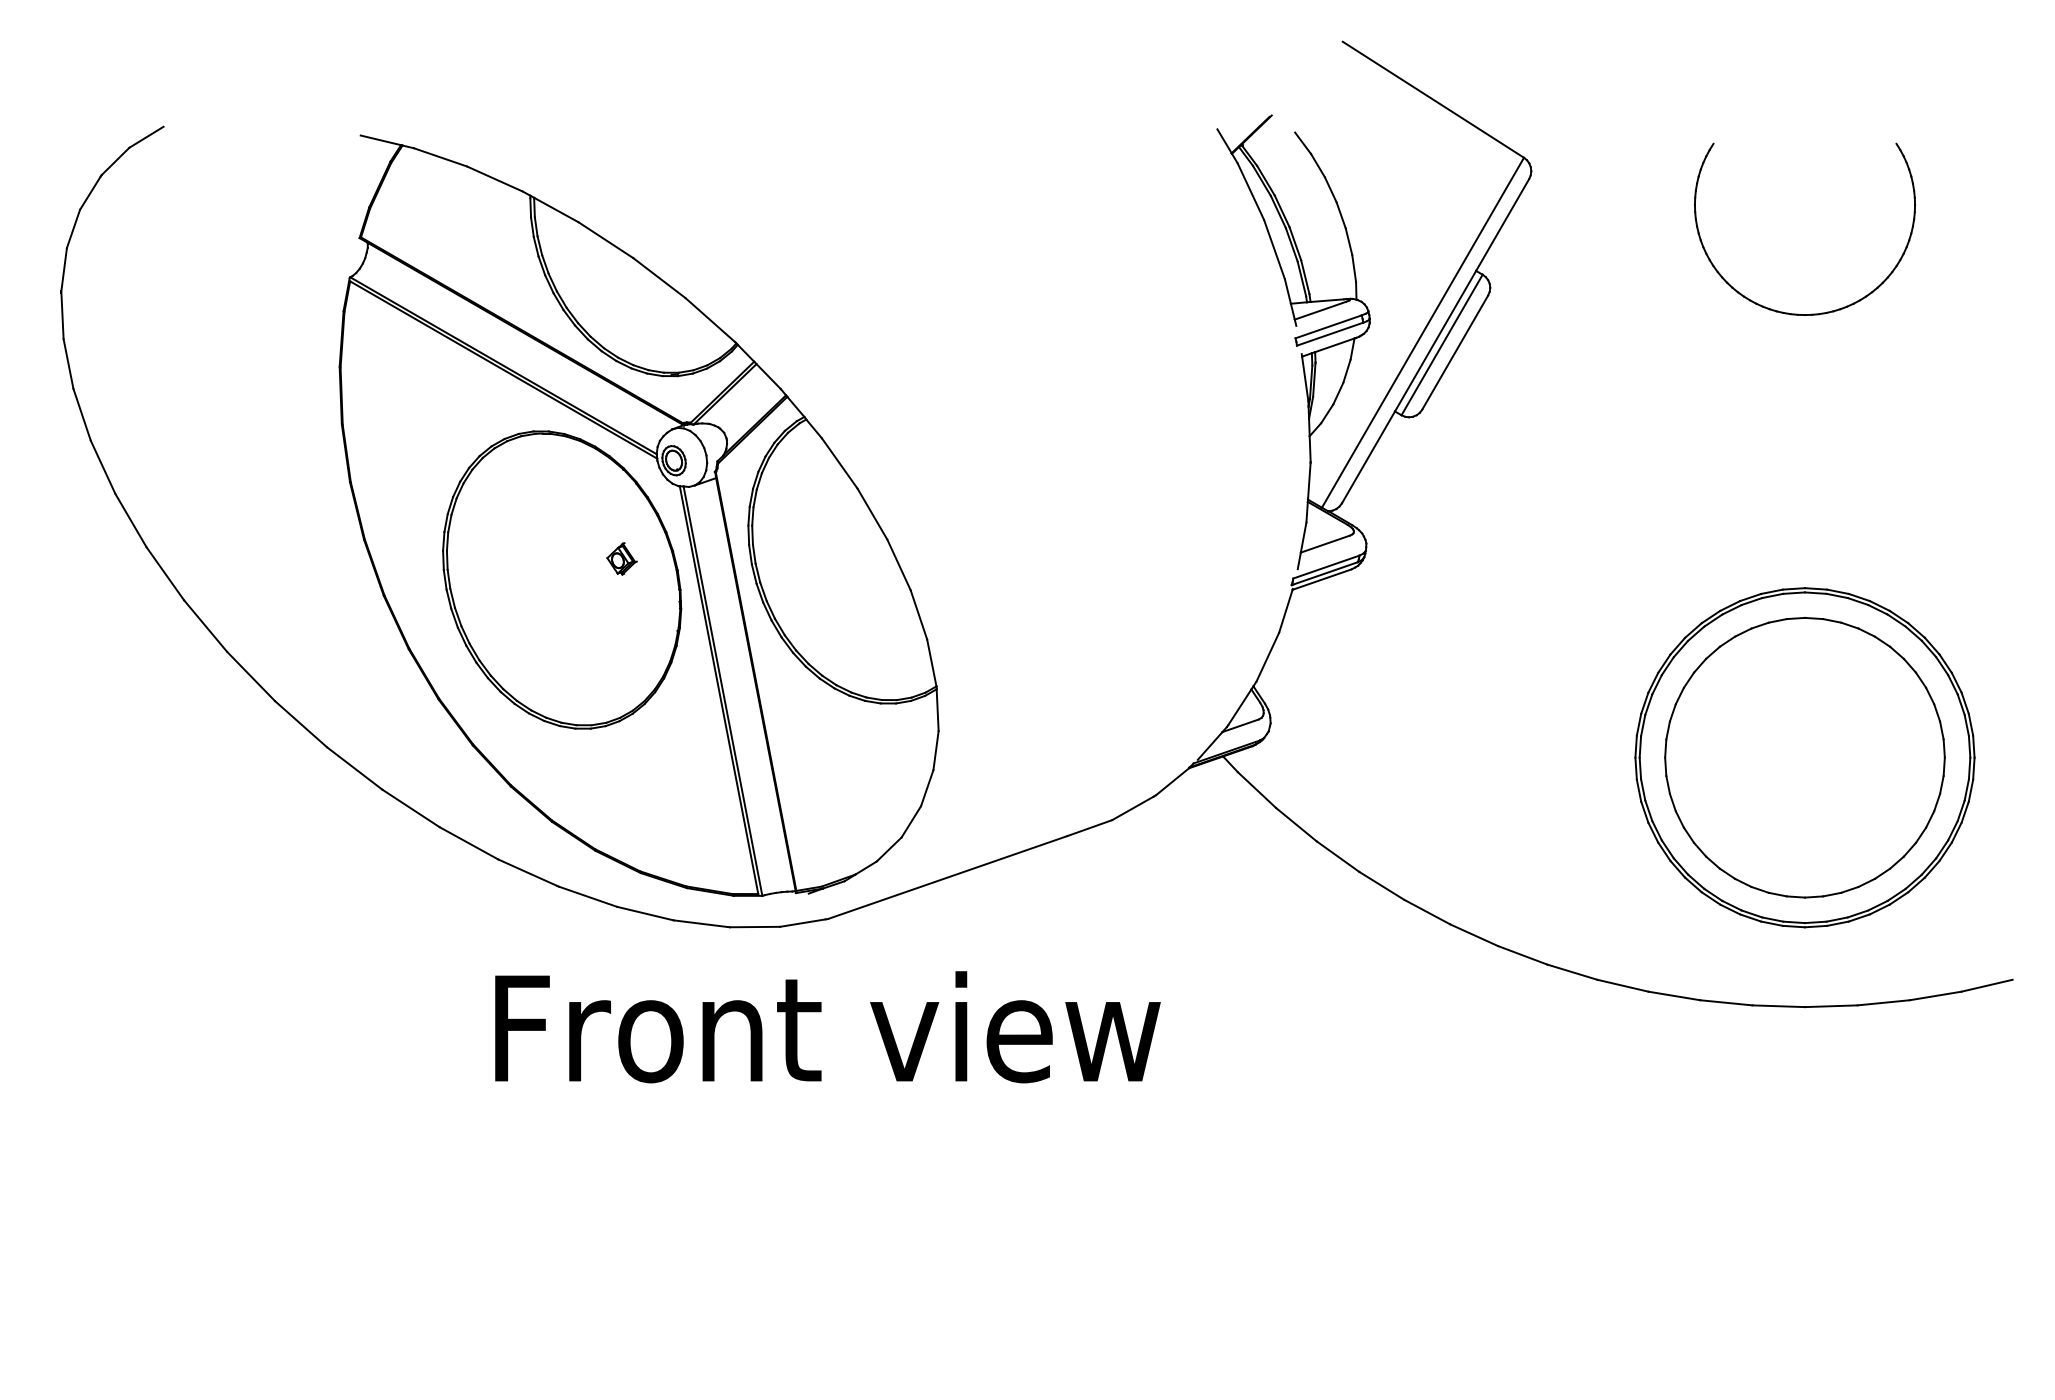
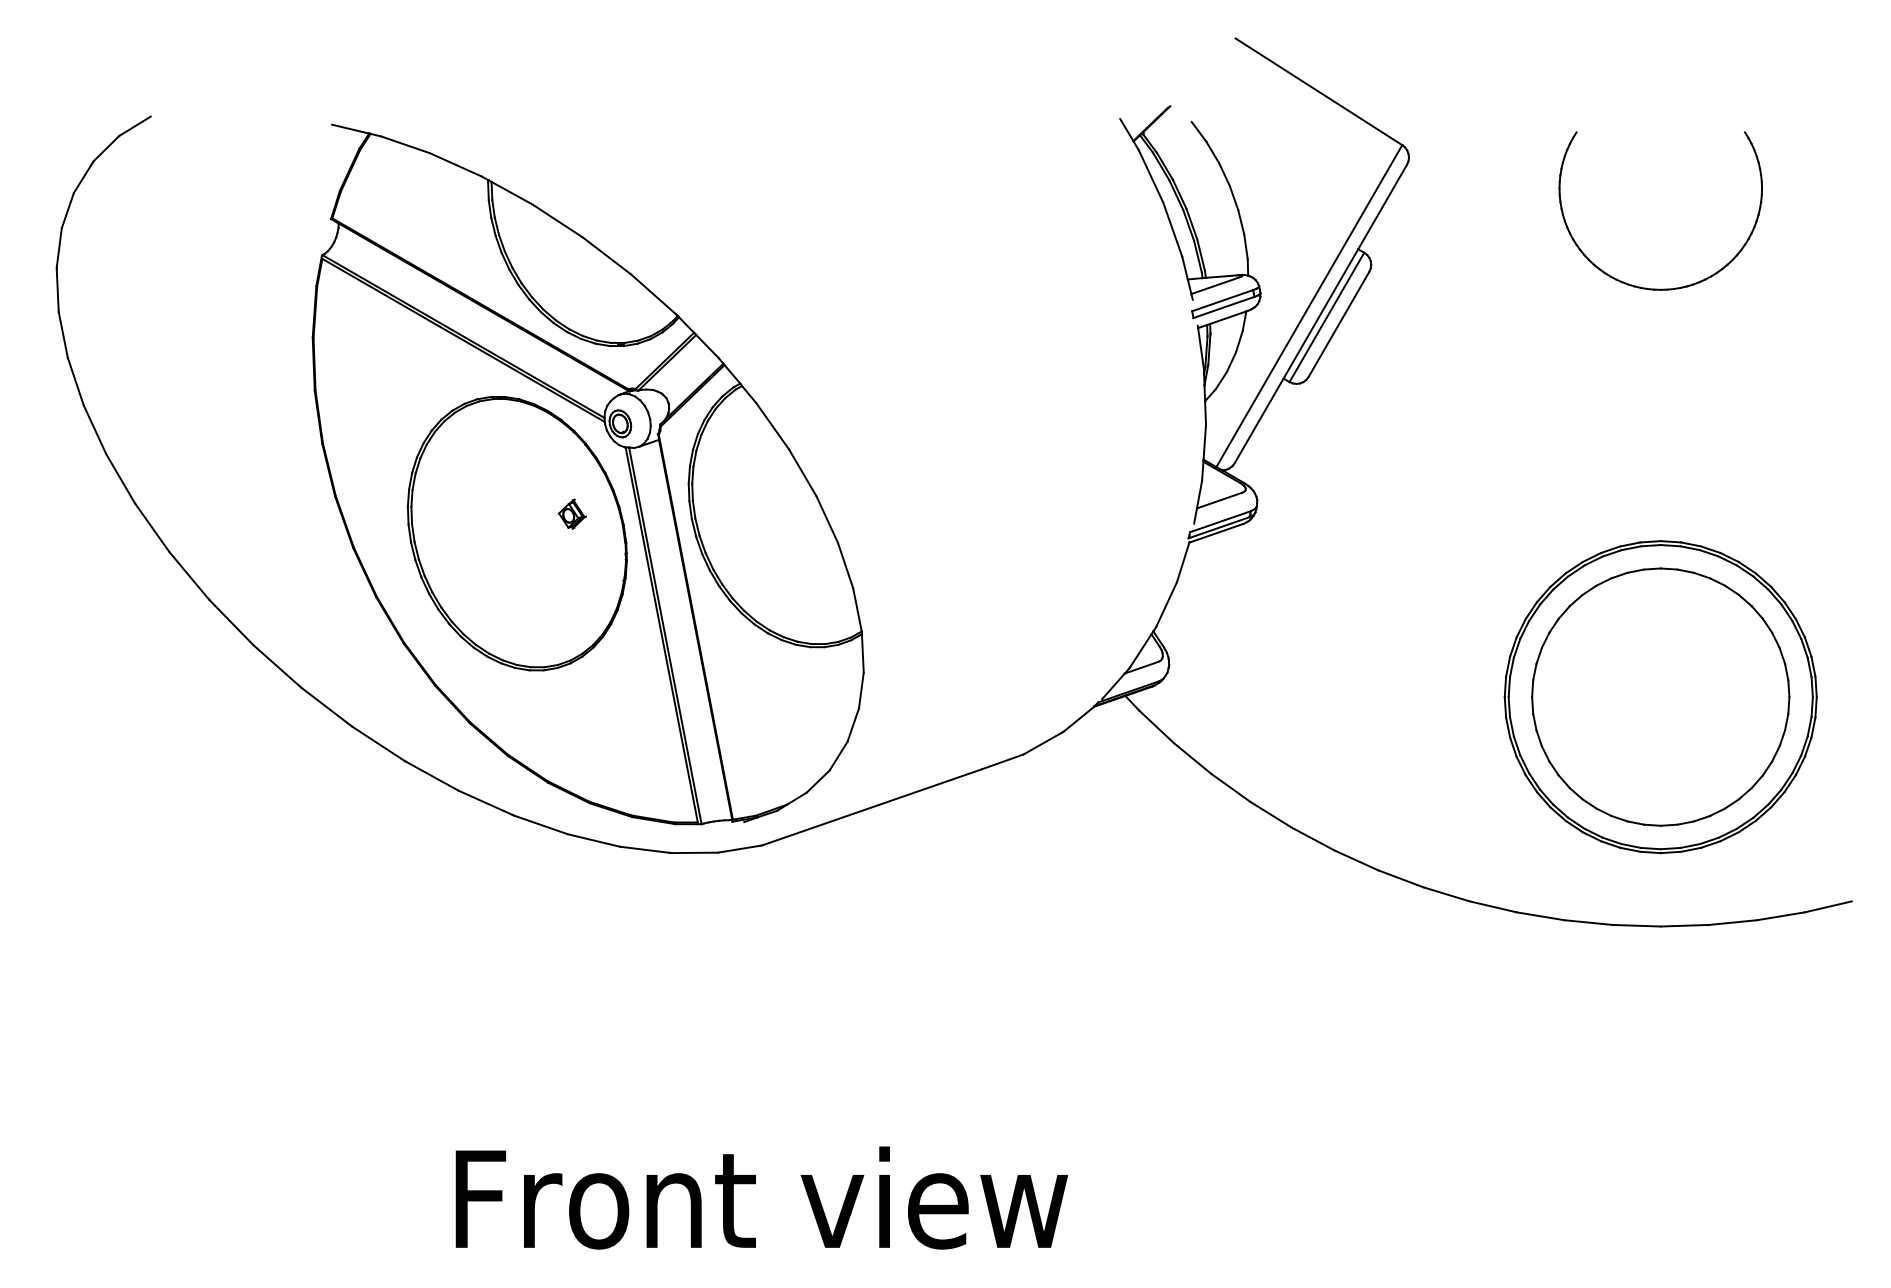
text: (827, 1026) -> (761, 1197), moved

